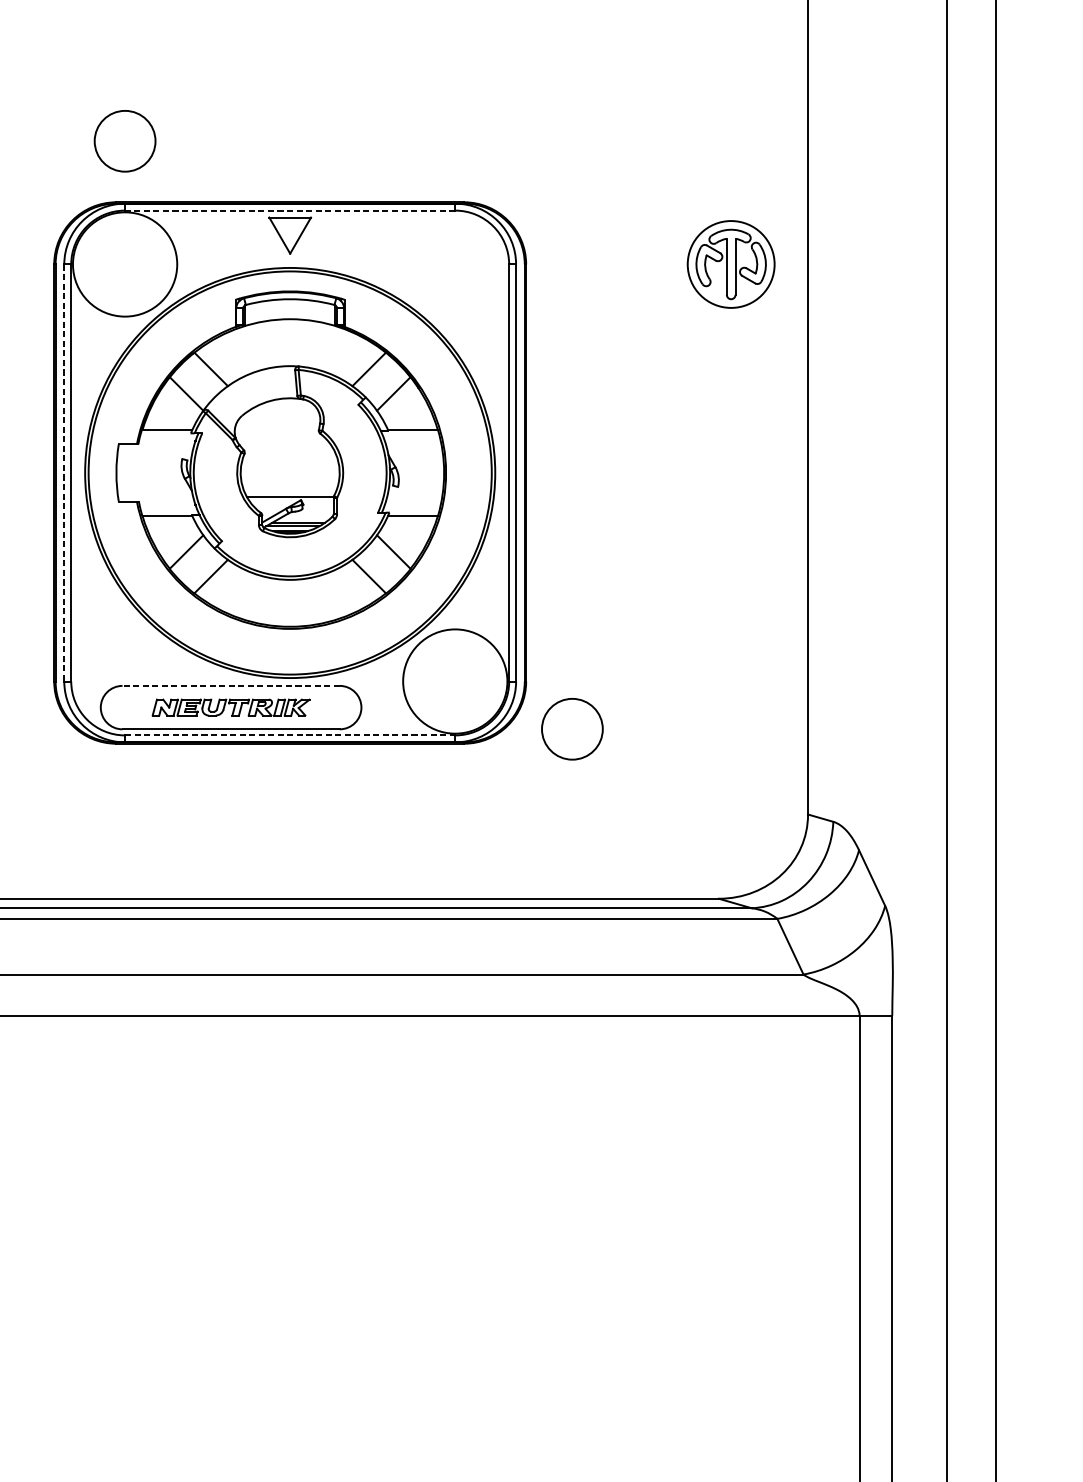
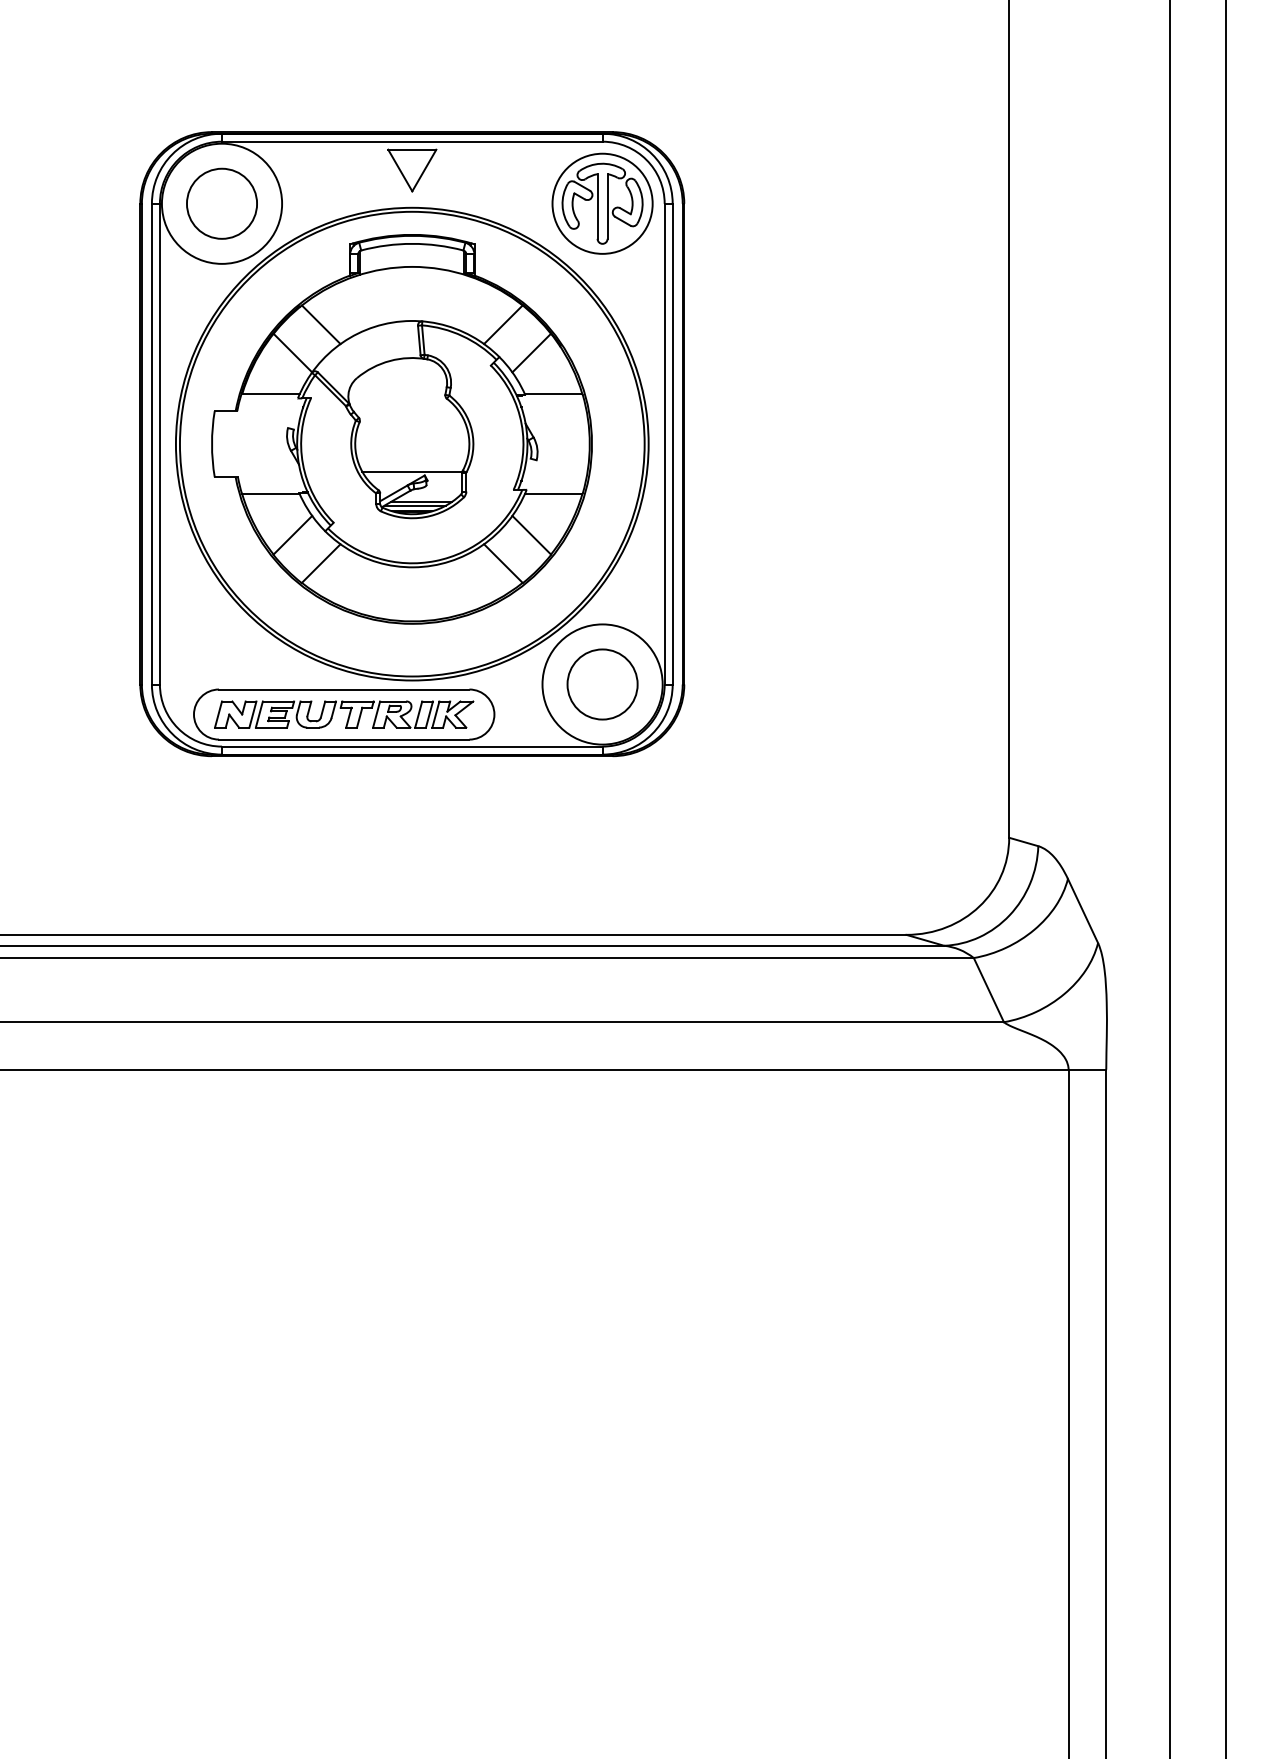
circle: (124, 141) -> (221, 203), moved
line: (289, 210) -> (411, 141), dashed -> solid
part: (731, 264) -> (602, 203), moved
line: (63, 473) -> (151, 444), dashed -> solid
line: (230, 685) -> (343, 689), dashed -> solid
part: (231, 707) -> (344, 714), size x1.43
circle: (572, 729) -> (602, 684), moved
line: (290, 735) -> (412, 746), dashed -> solid

